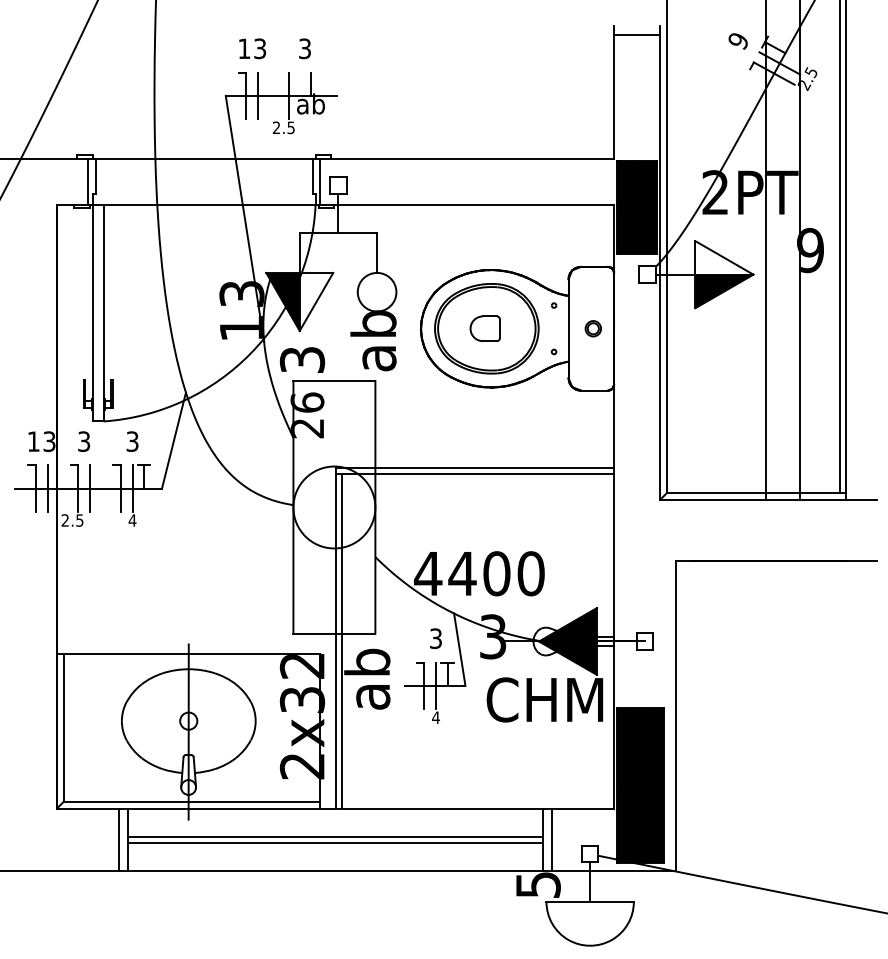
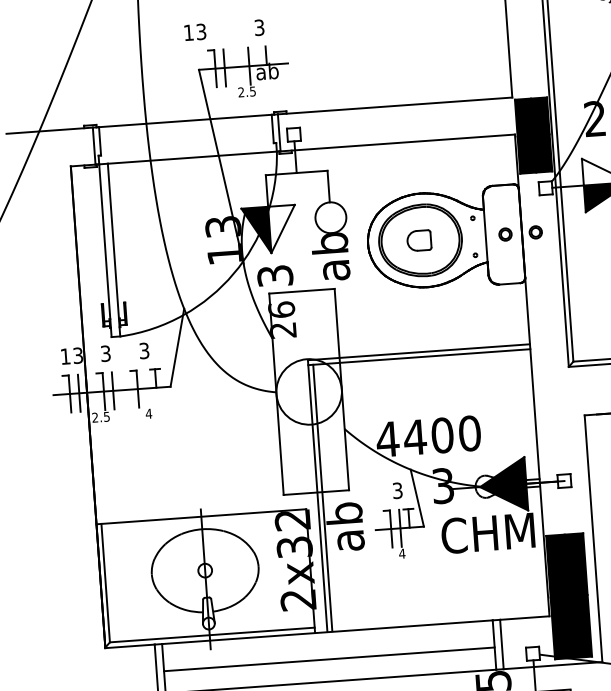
text: (252, 48) -> (195, 32), moved
part: (630, 328) -> (535, 232), added
line: (132, 488) -> (147, 388), removed
line: (335, 836) -> (328, 654), removed

